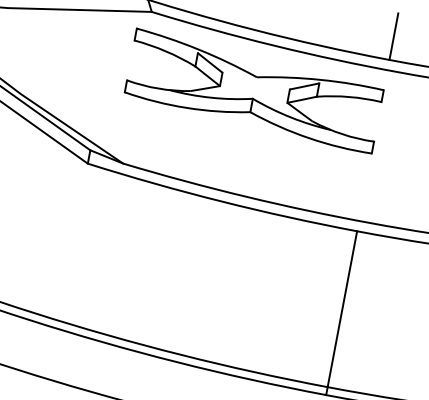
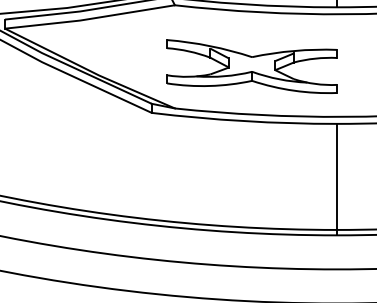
part: (253, 90) -> (251, 66), moved

